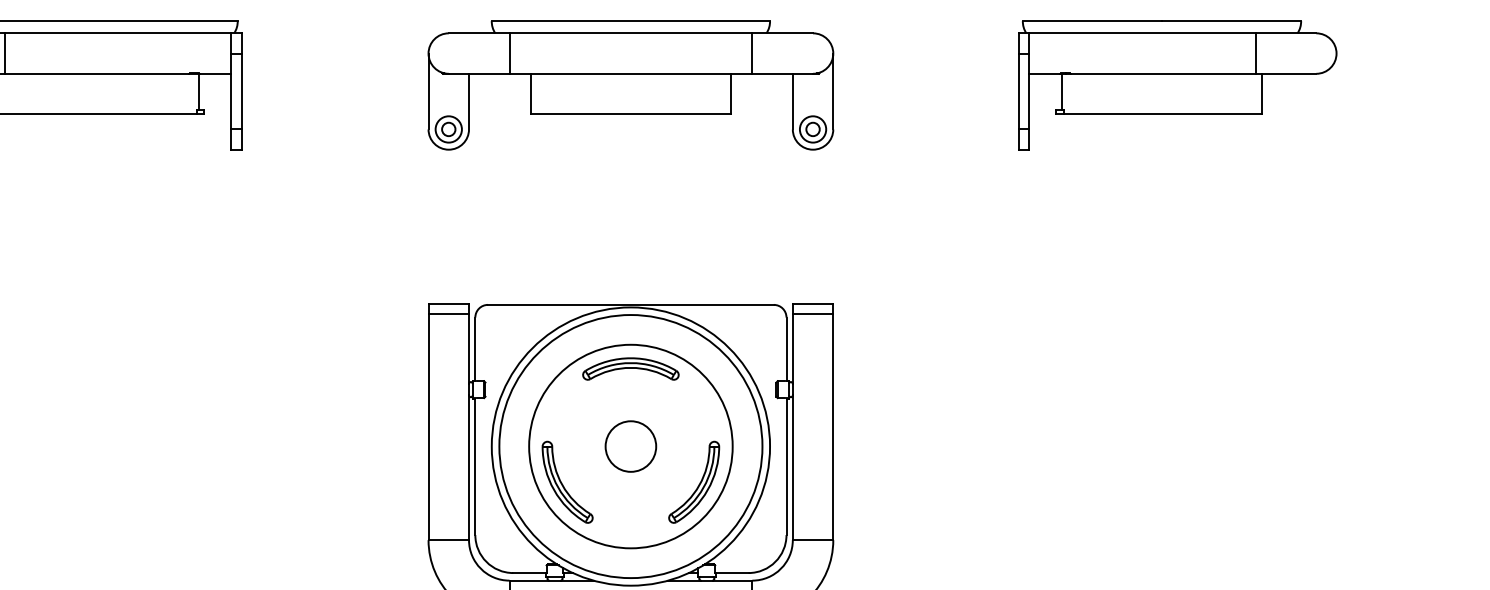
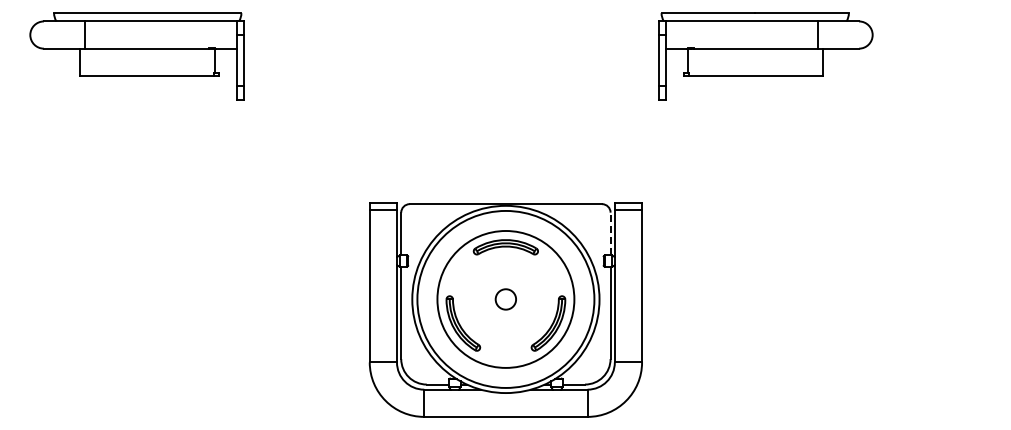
part: (630, 85) -> (505, 56), removed
part: (1177, 85) -> (765, 56), moved
line: (786, 348) -> (610, 233), solid -> dashed
circle: (630, 446) -> (505, 299), size x0.6

